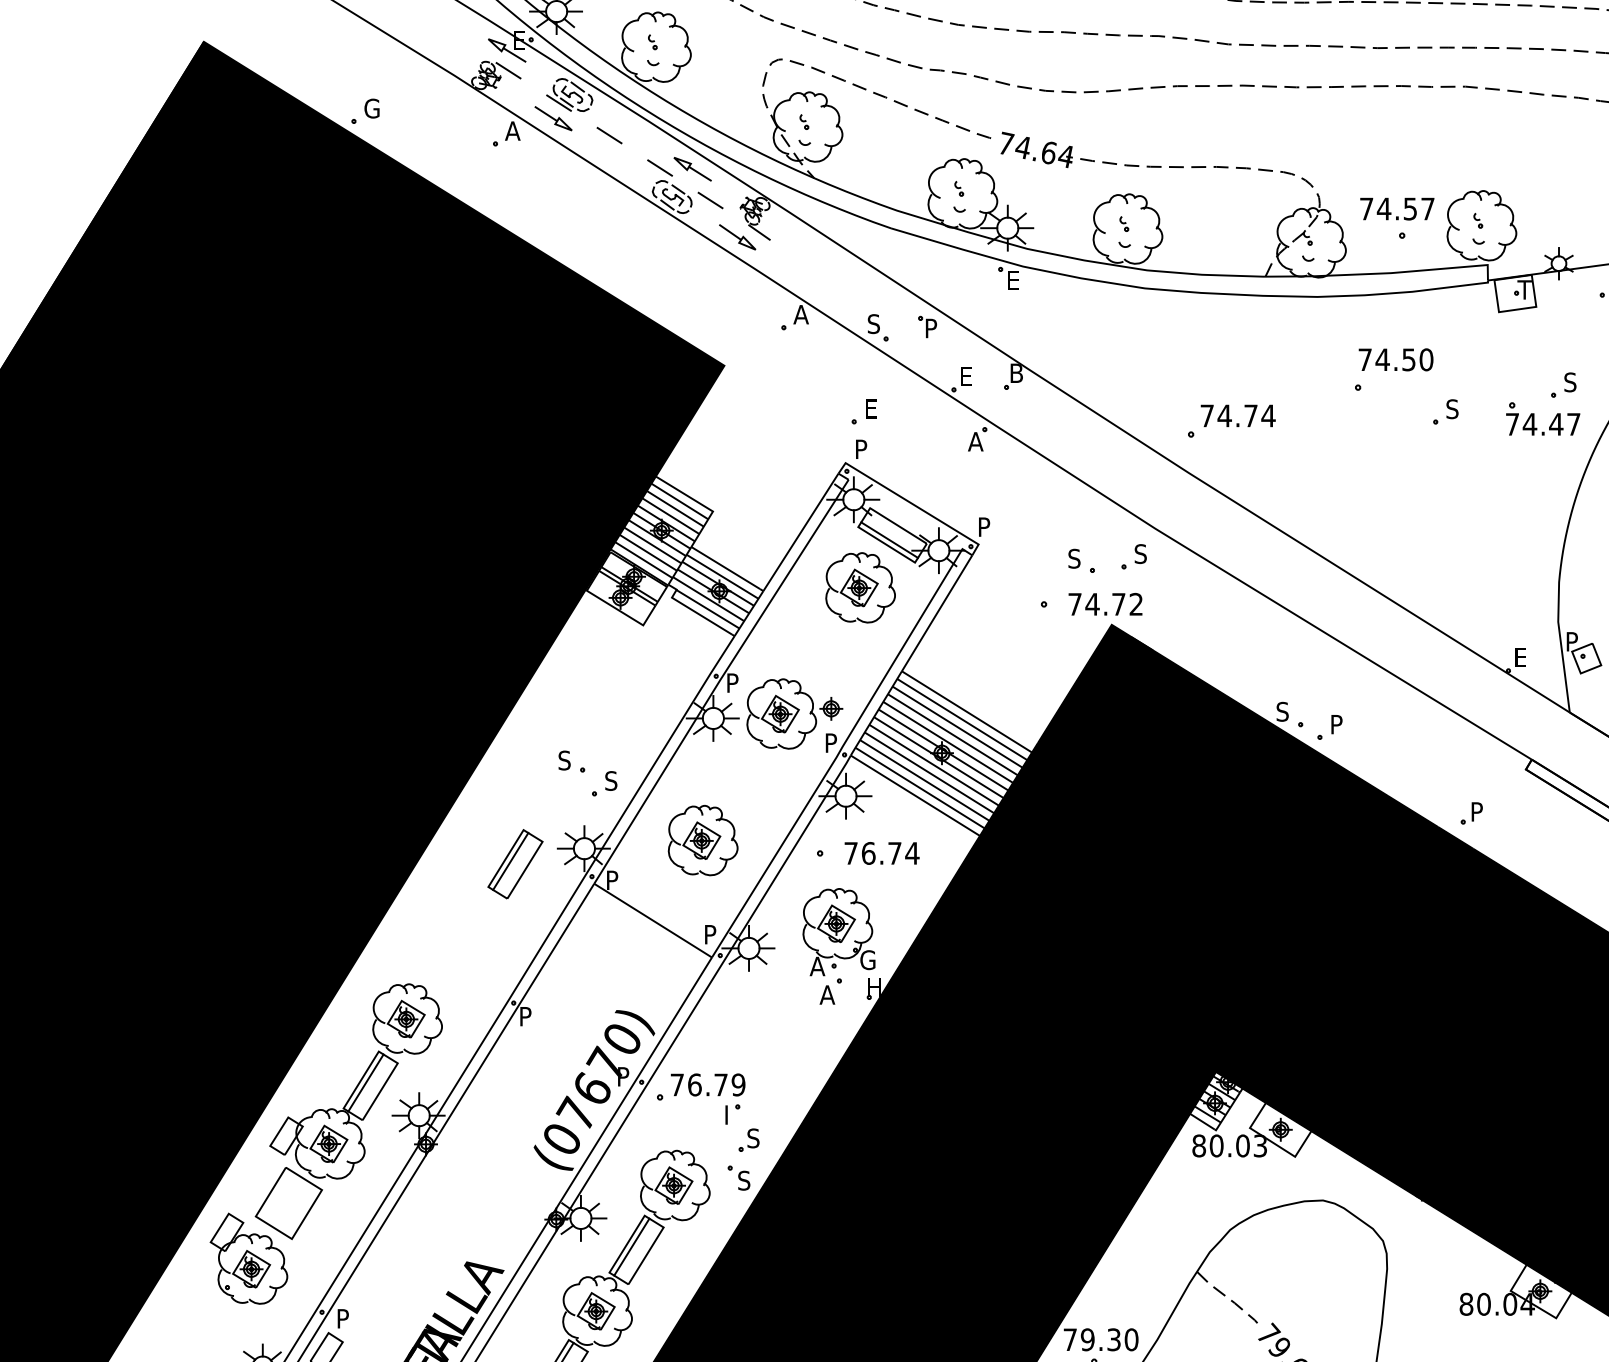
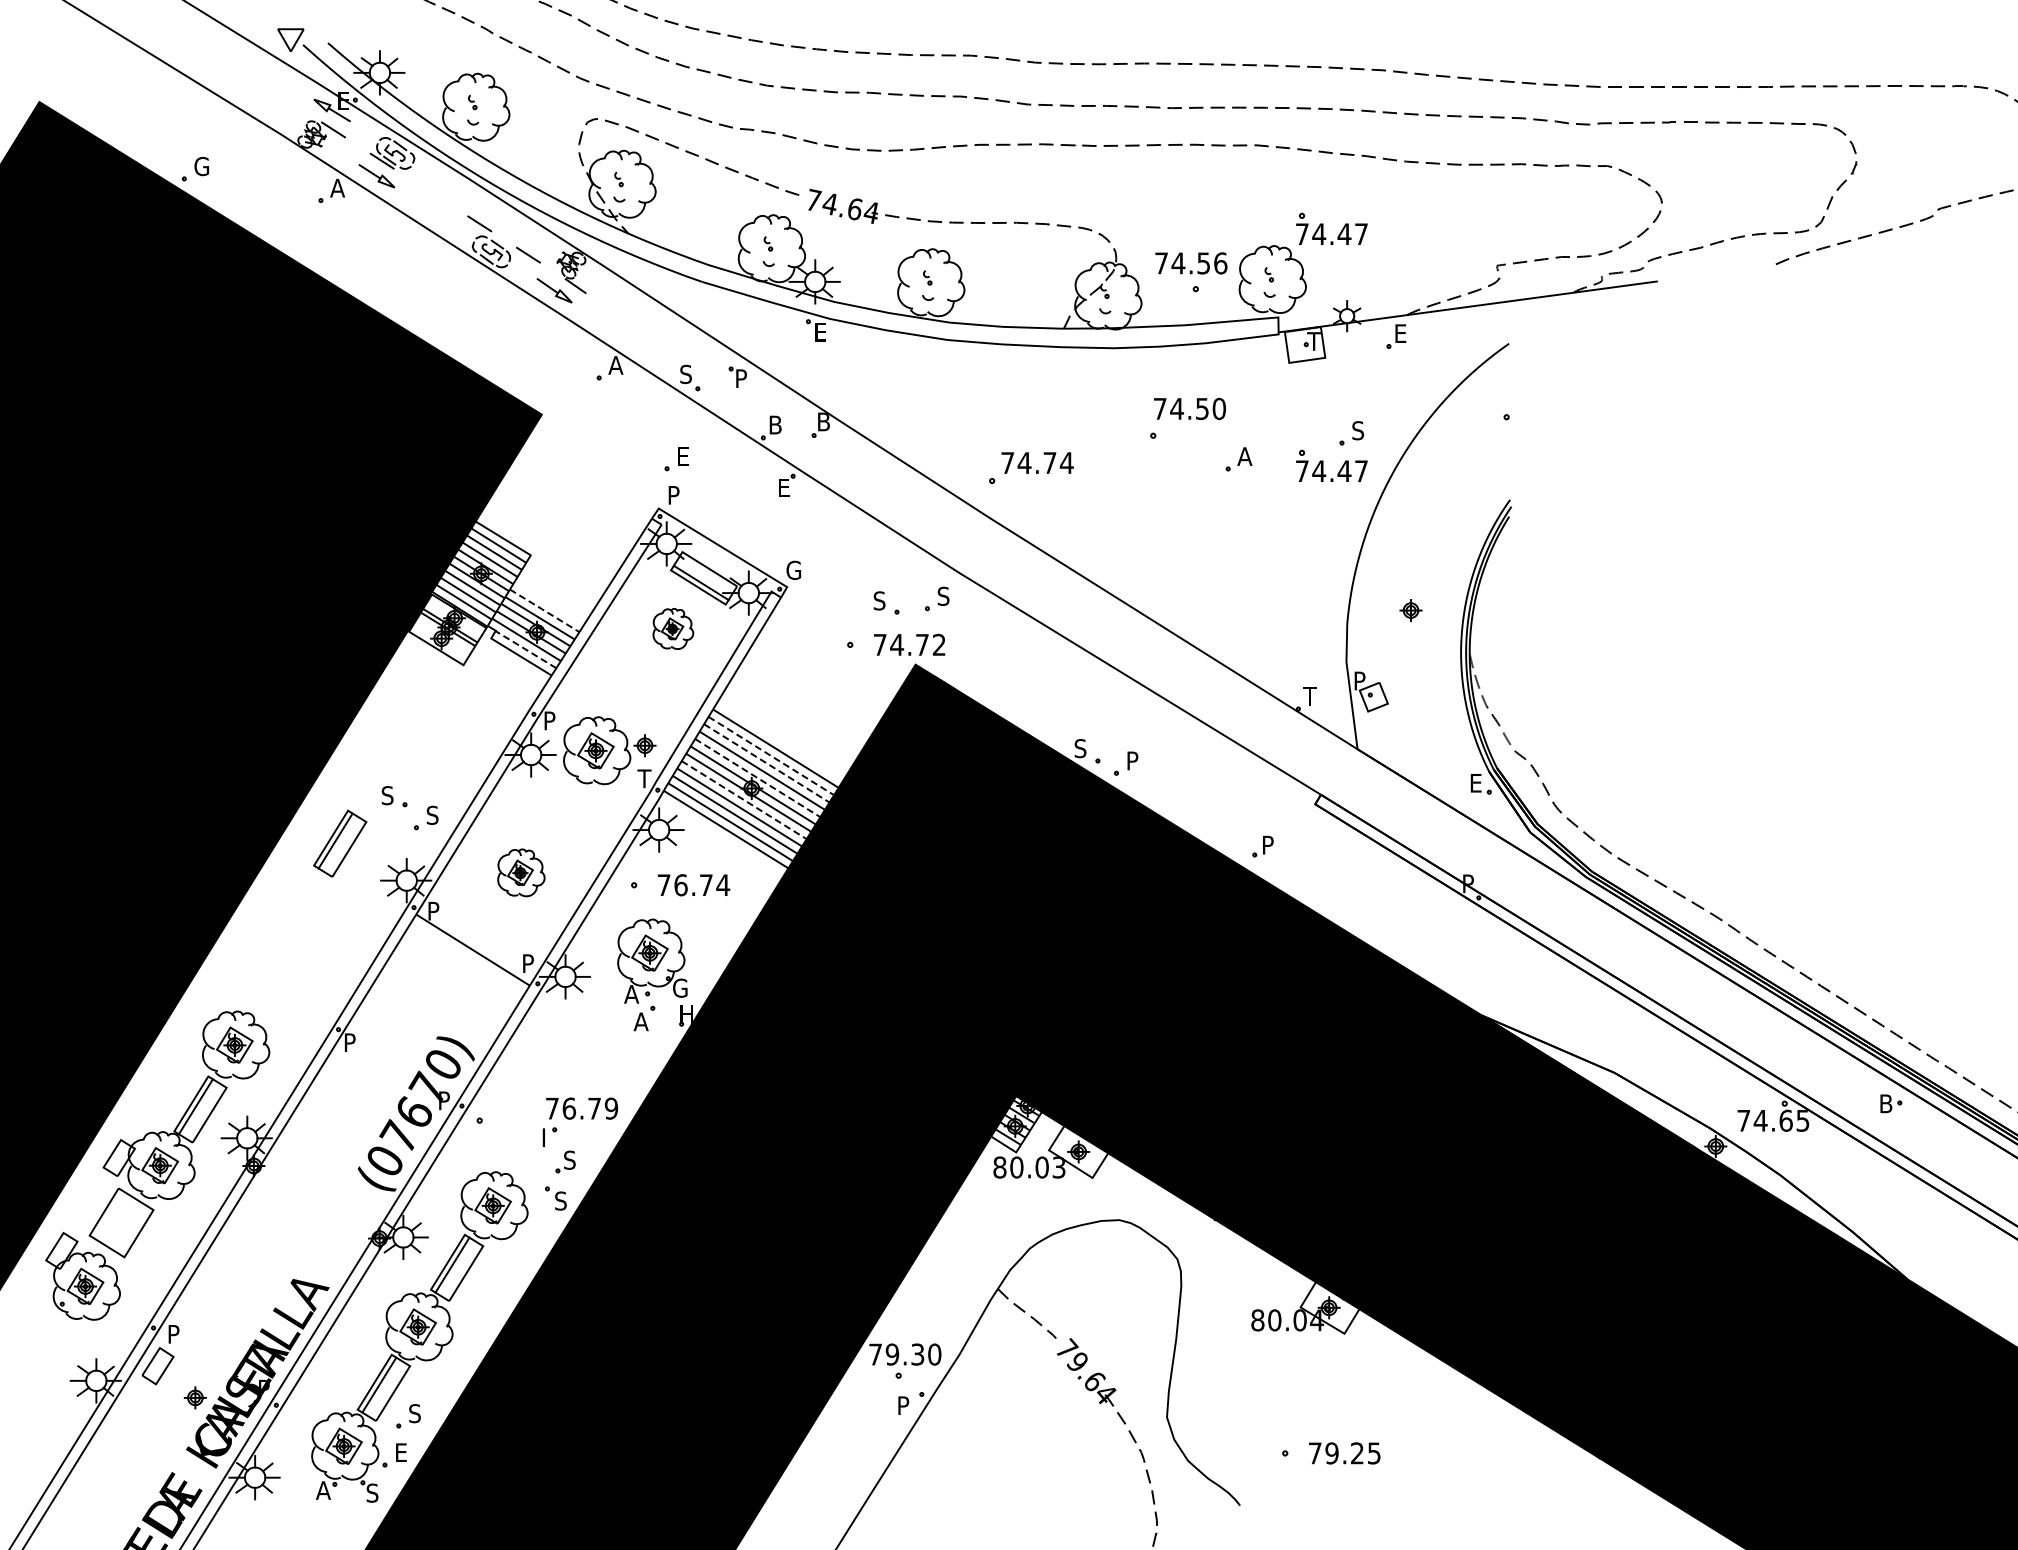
line: (609, 135) -> (430, 192), removed
part: (691, 168) -> (510, 224), removed
part: (1534, 172) -> (1323, 228), added
text: (1427, 209) -> (1220, 263), 74.57 -> 74.56
text: (966, 375) -> (775, 424), E -> B
text: (1452, 409) -> (1244, 456), S -> A
text: (975, 441) -> (784, 487), A -> E
text: (985, 526) -> (793, 569), P -> G
line: (726, 567) -> (543, 609), solid -> dashed
part: (860, 587) -> (673, 628), size x0.6
line: (707, 609) -> (525, 649), solid -> dashed
text: (1519, 657) -> (1309, 696), E -> T
line: (962, 720) -> (771, 756), solid -> dashed
line: (957, 727) -> (766, 763), solid -> dashed
text: (830, 742) -> (644, 778), P -> T
line: (947, 742) -> (757, 778), solid -> dashed
line: (934, 765) -> (744, 800), solid -> dashed
part: (703, 840) -> (521, 872), size x0.7
part: (515, 864) -> (340, 843), moved
text: (708, 1084) -> (582, 1108), moved

